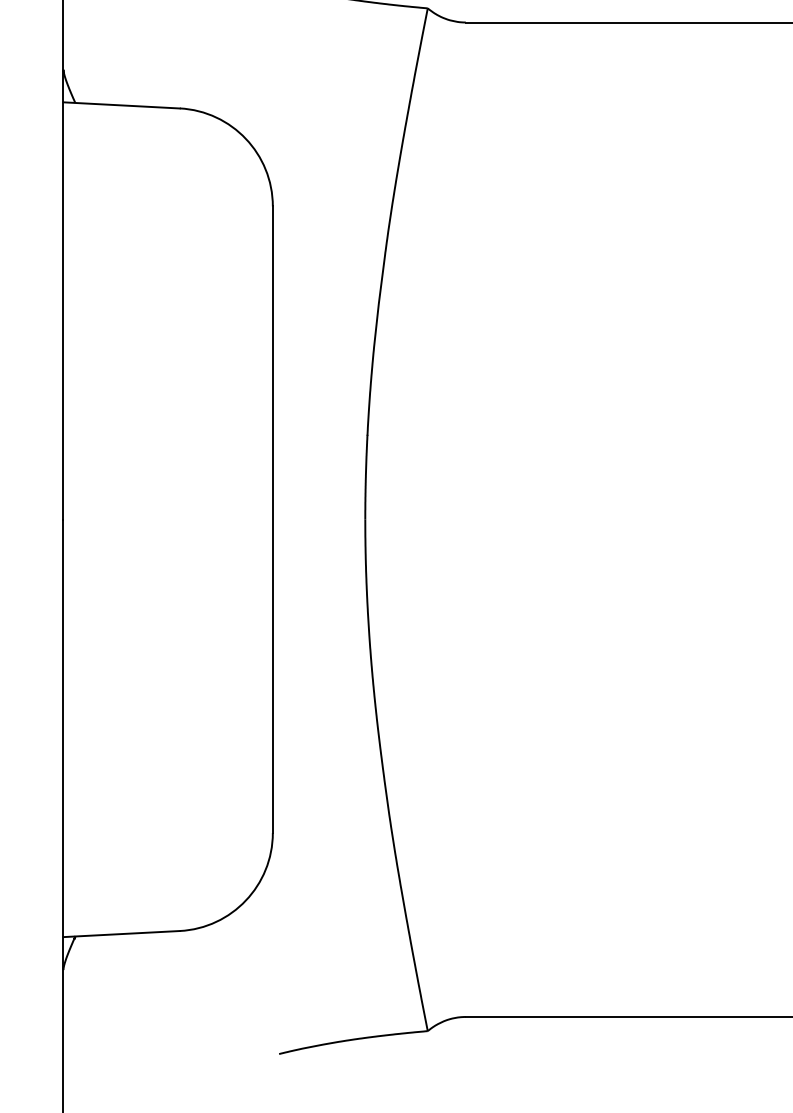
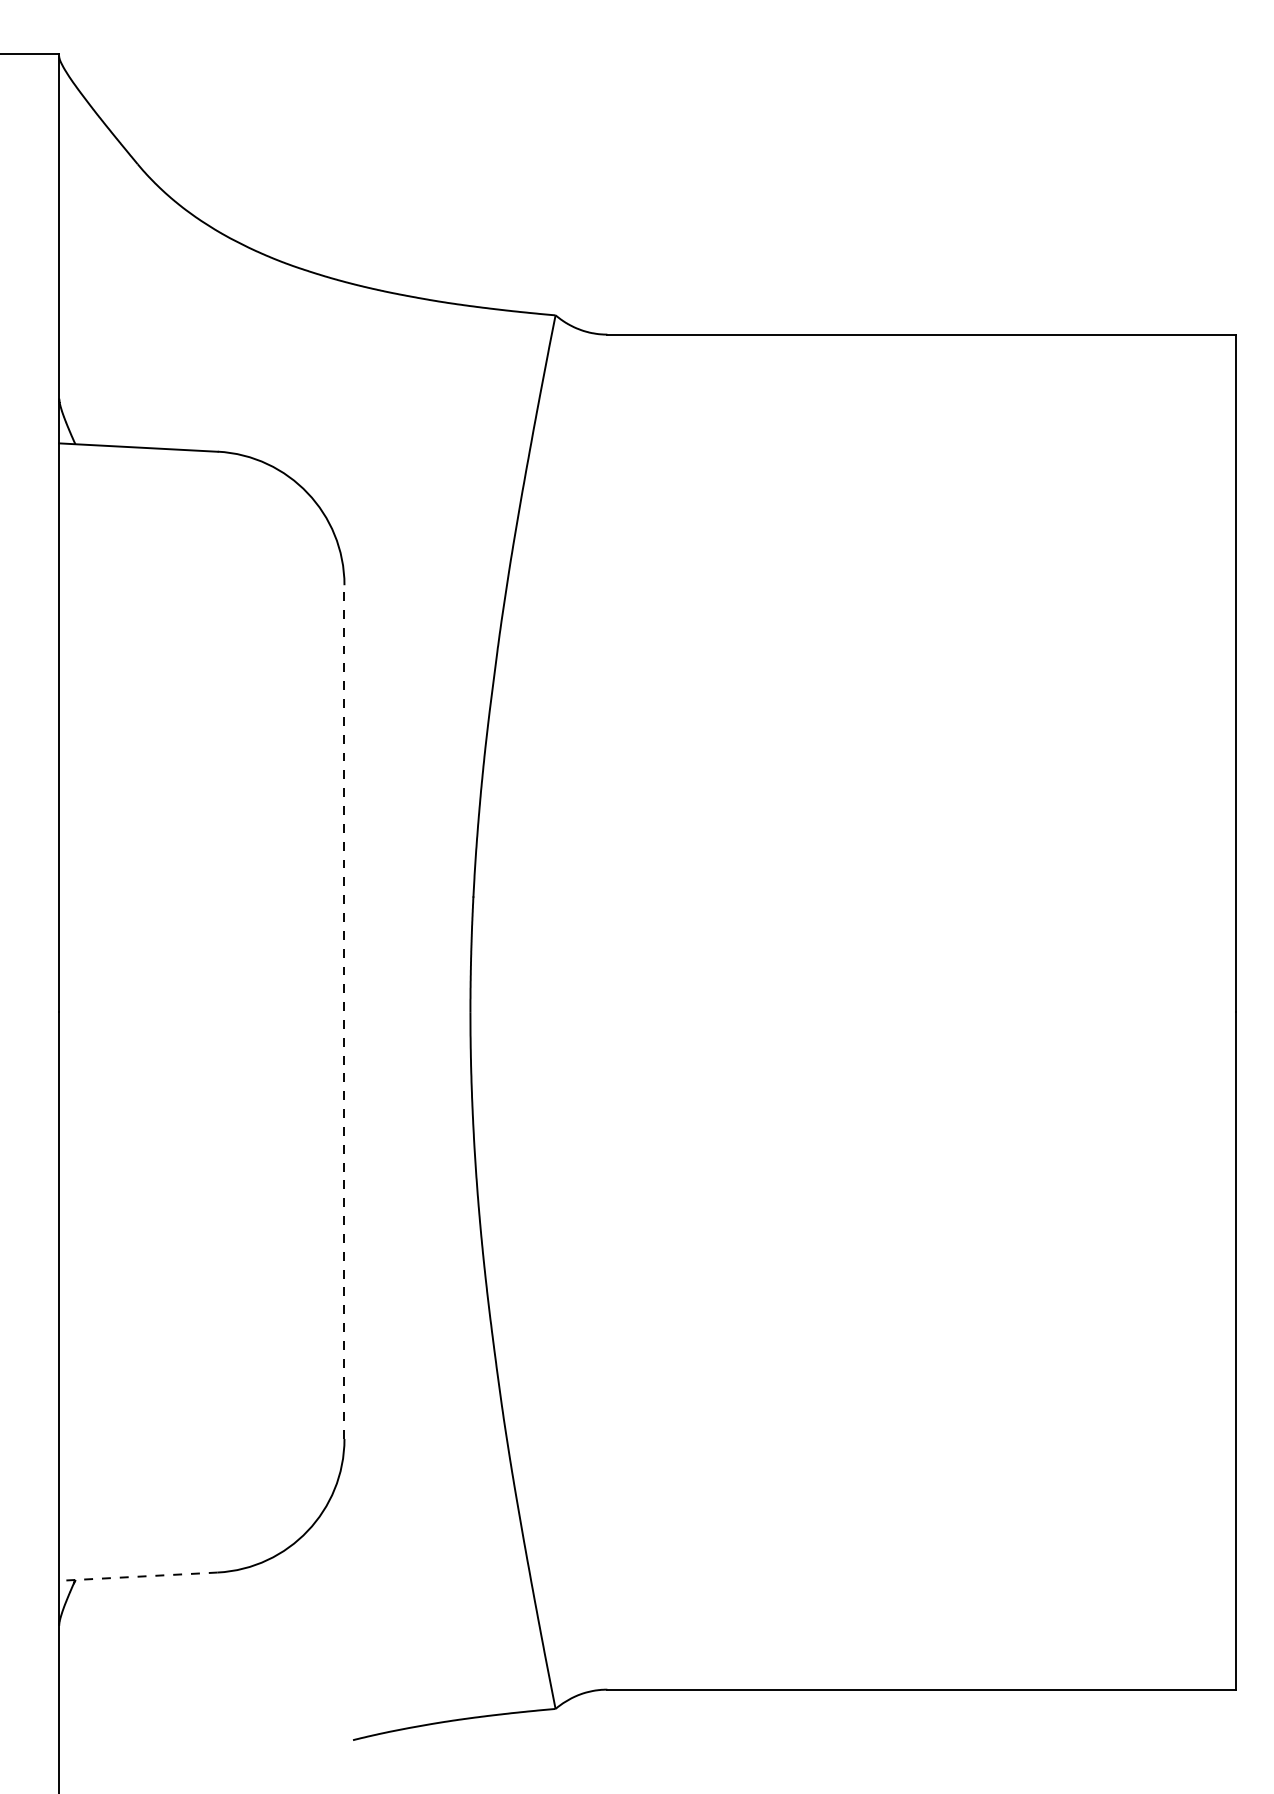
line: (272, 520) -> (344, 1012), solid -> dashed
line: (120, 933) -> (137, 1576), solid -> dashed

